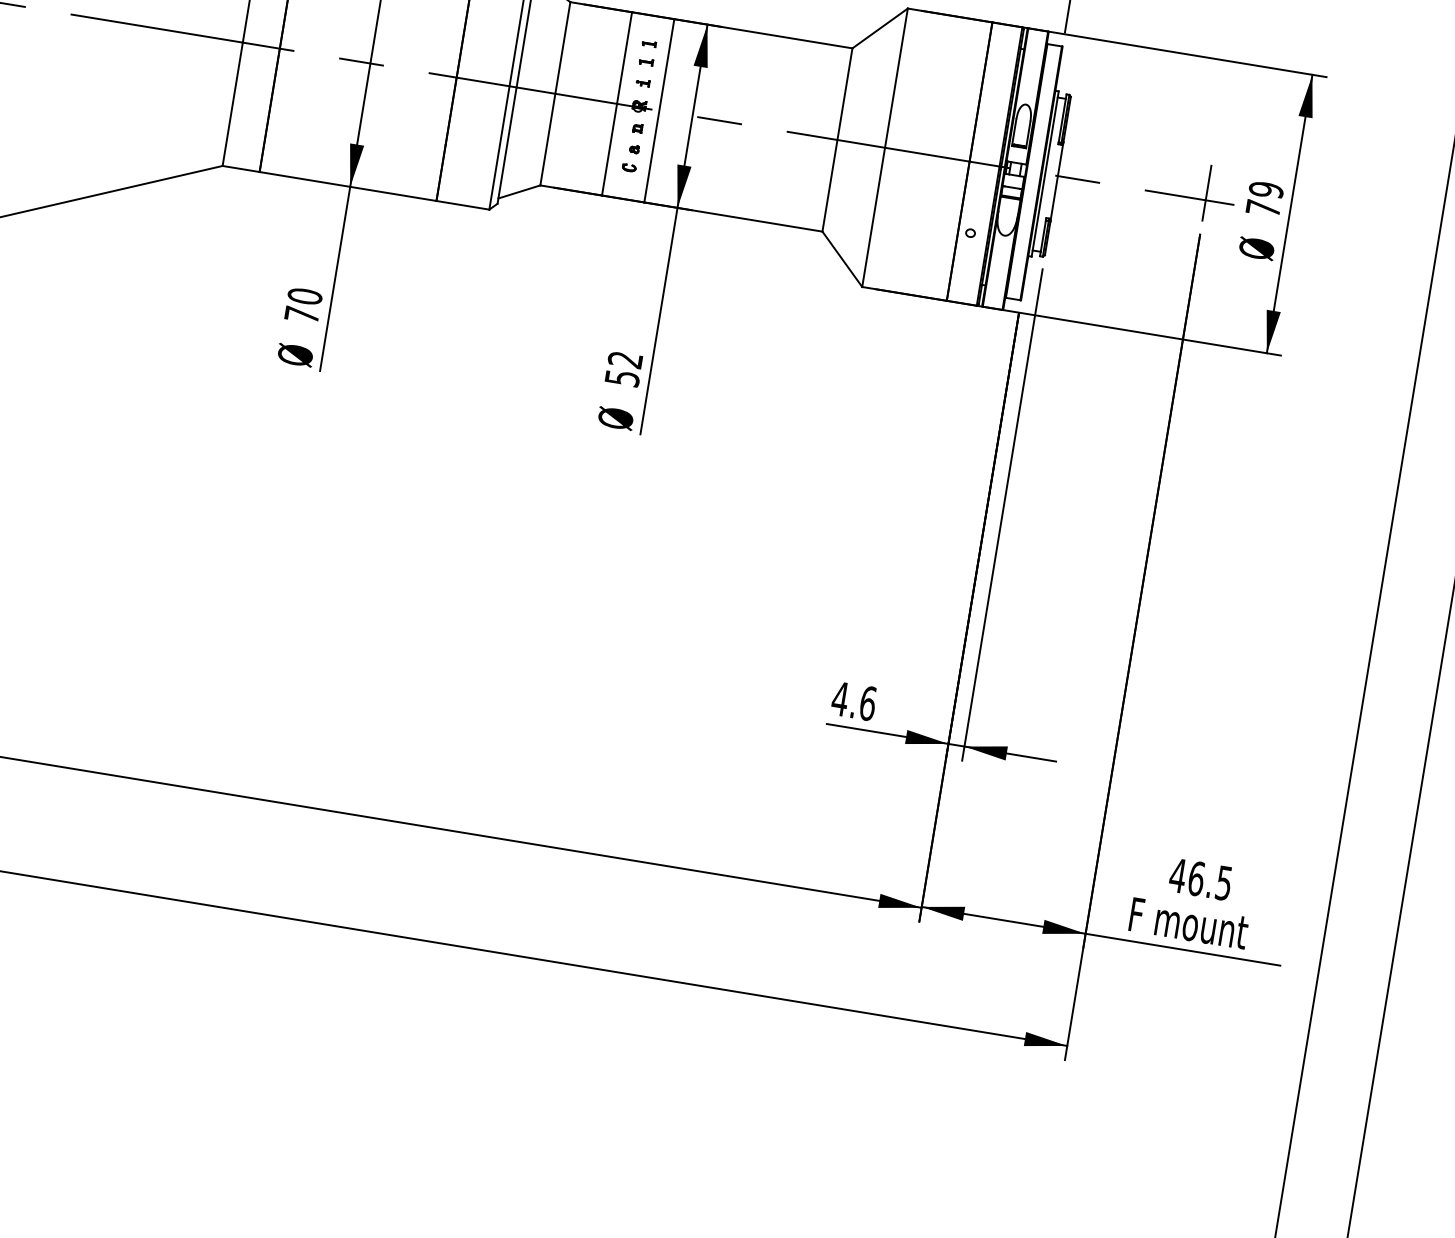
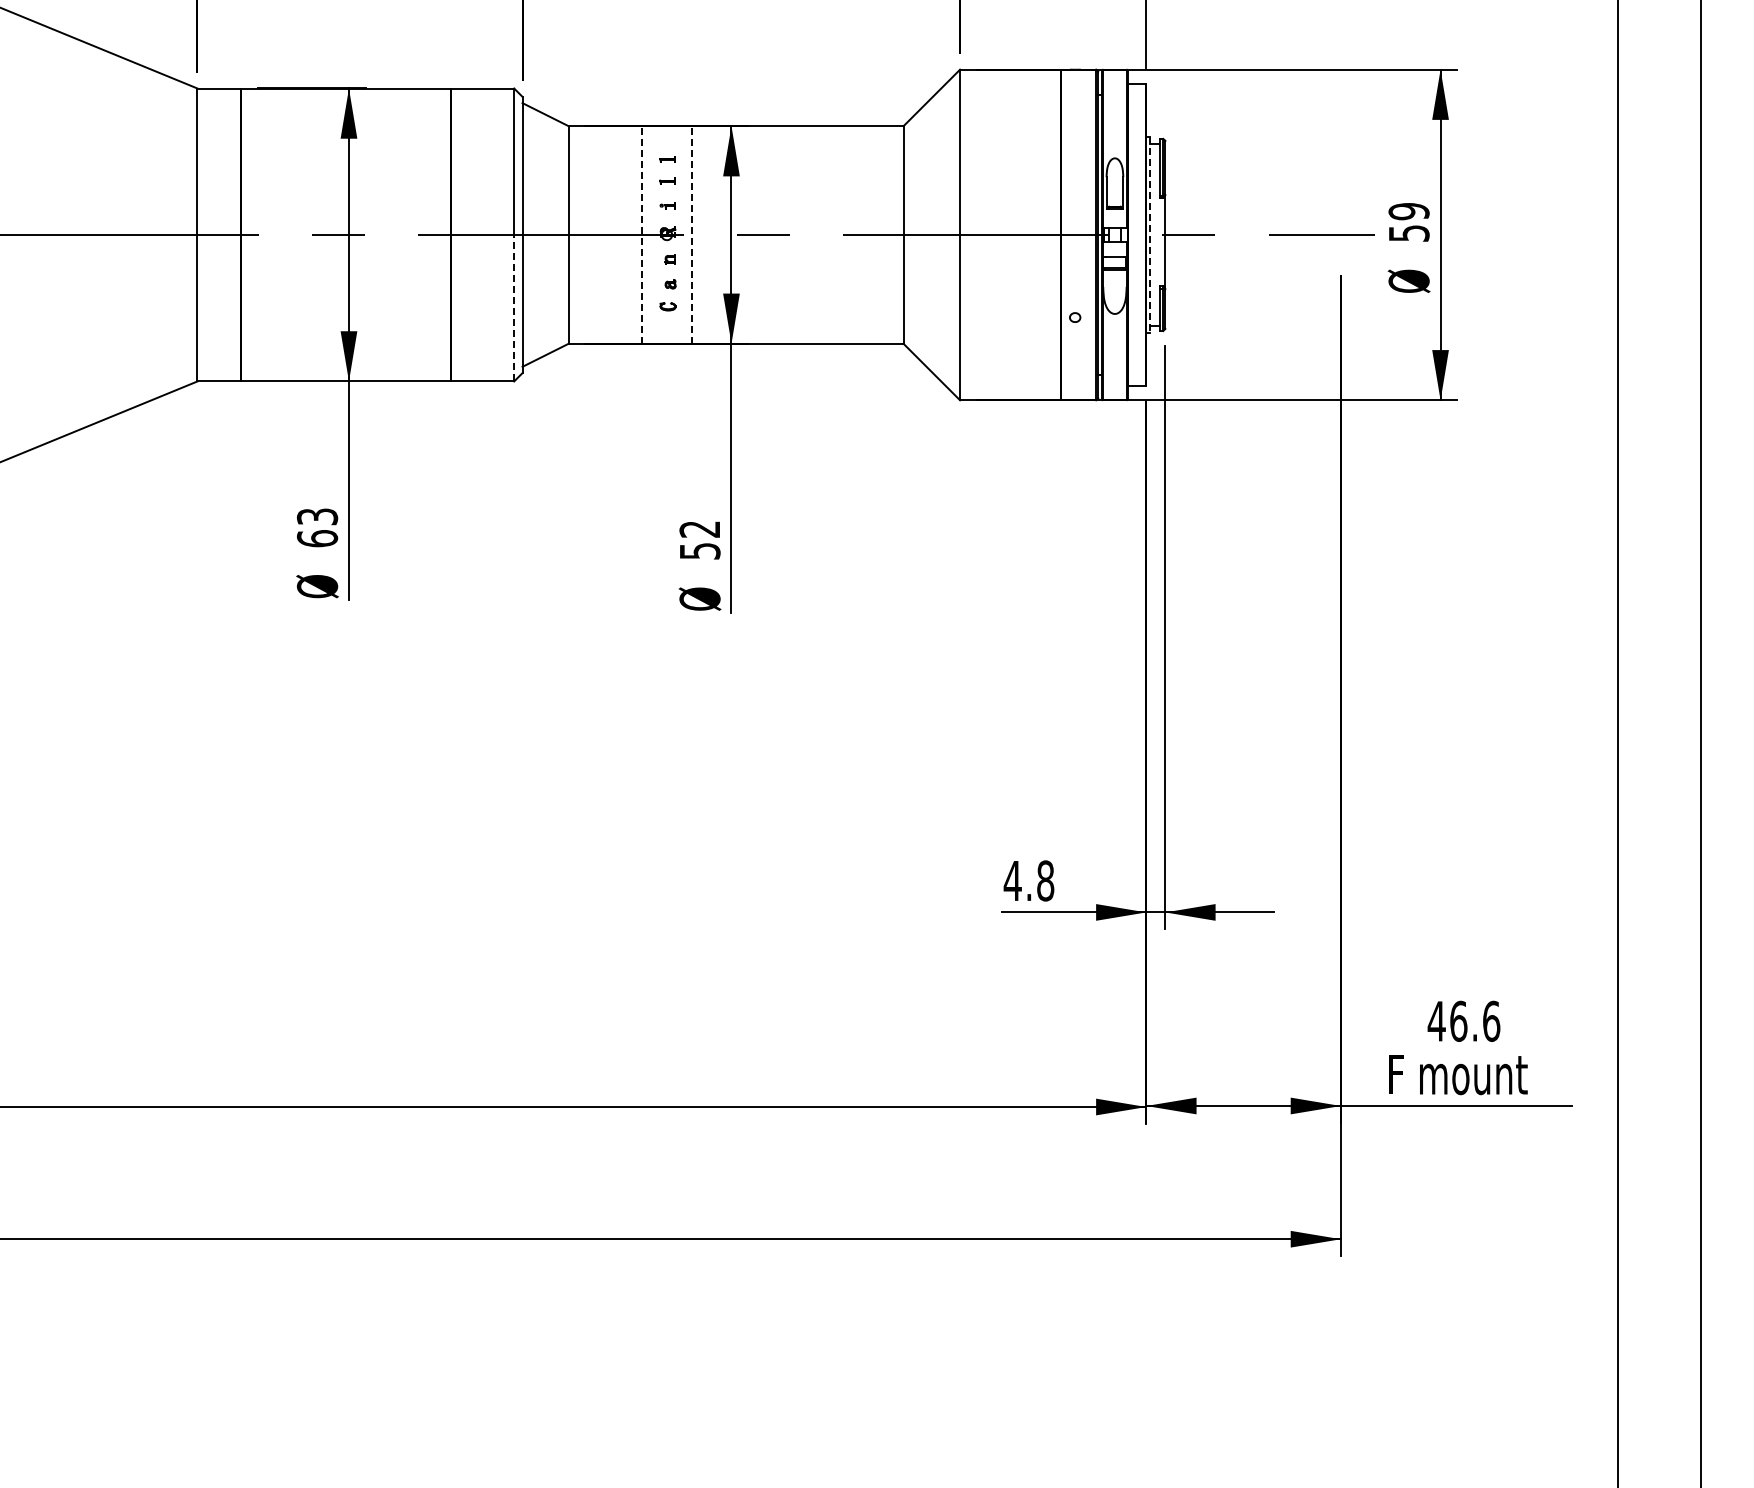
line: (616, 103) -> (641, 234), solid -> dashed
line: (659, 110) -> (692, 234), solid -> dashed
line: (499, 147) -> (514, 307), solid -> dashed
line: (1045, 174) -> (1150, 235), solid -> dashed
line: (1206, 193) -> (1340, 226), removed
text: (1263, 208) -> (1409, 233), 79 -> 59
text: (303, 305) -> (317, 527), 70 -> 63
text: (867, 703) -> (1045, 880), 4.6 -> 4.8
text: (1224, 882) -> (1491, 1020), 46.5 -> 46.6

